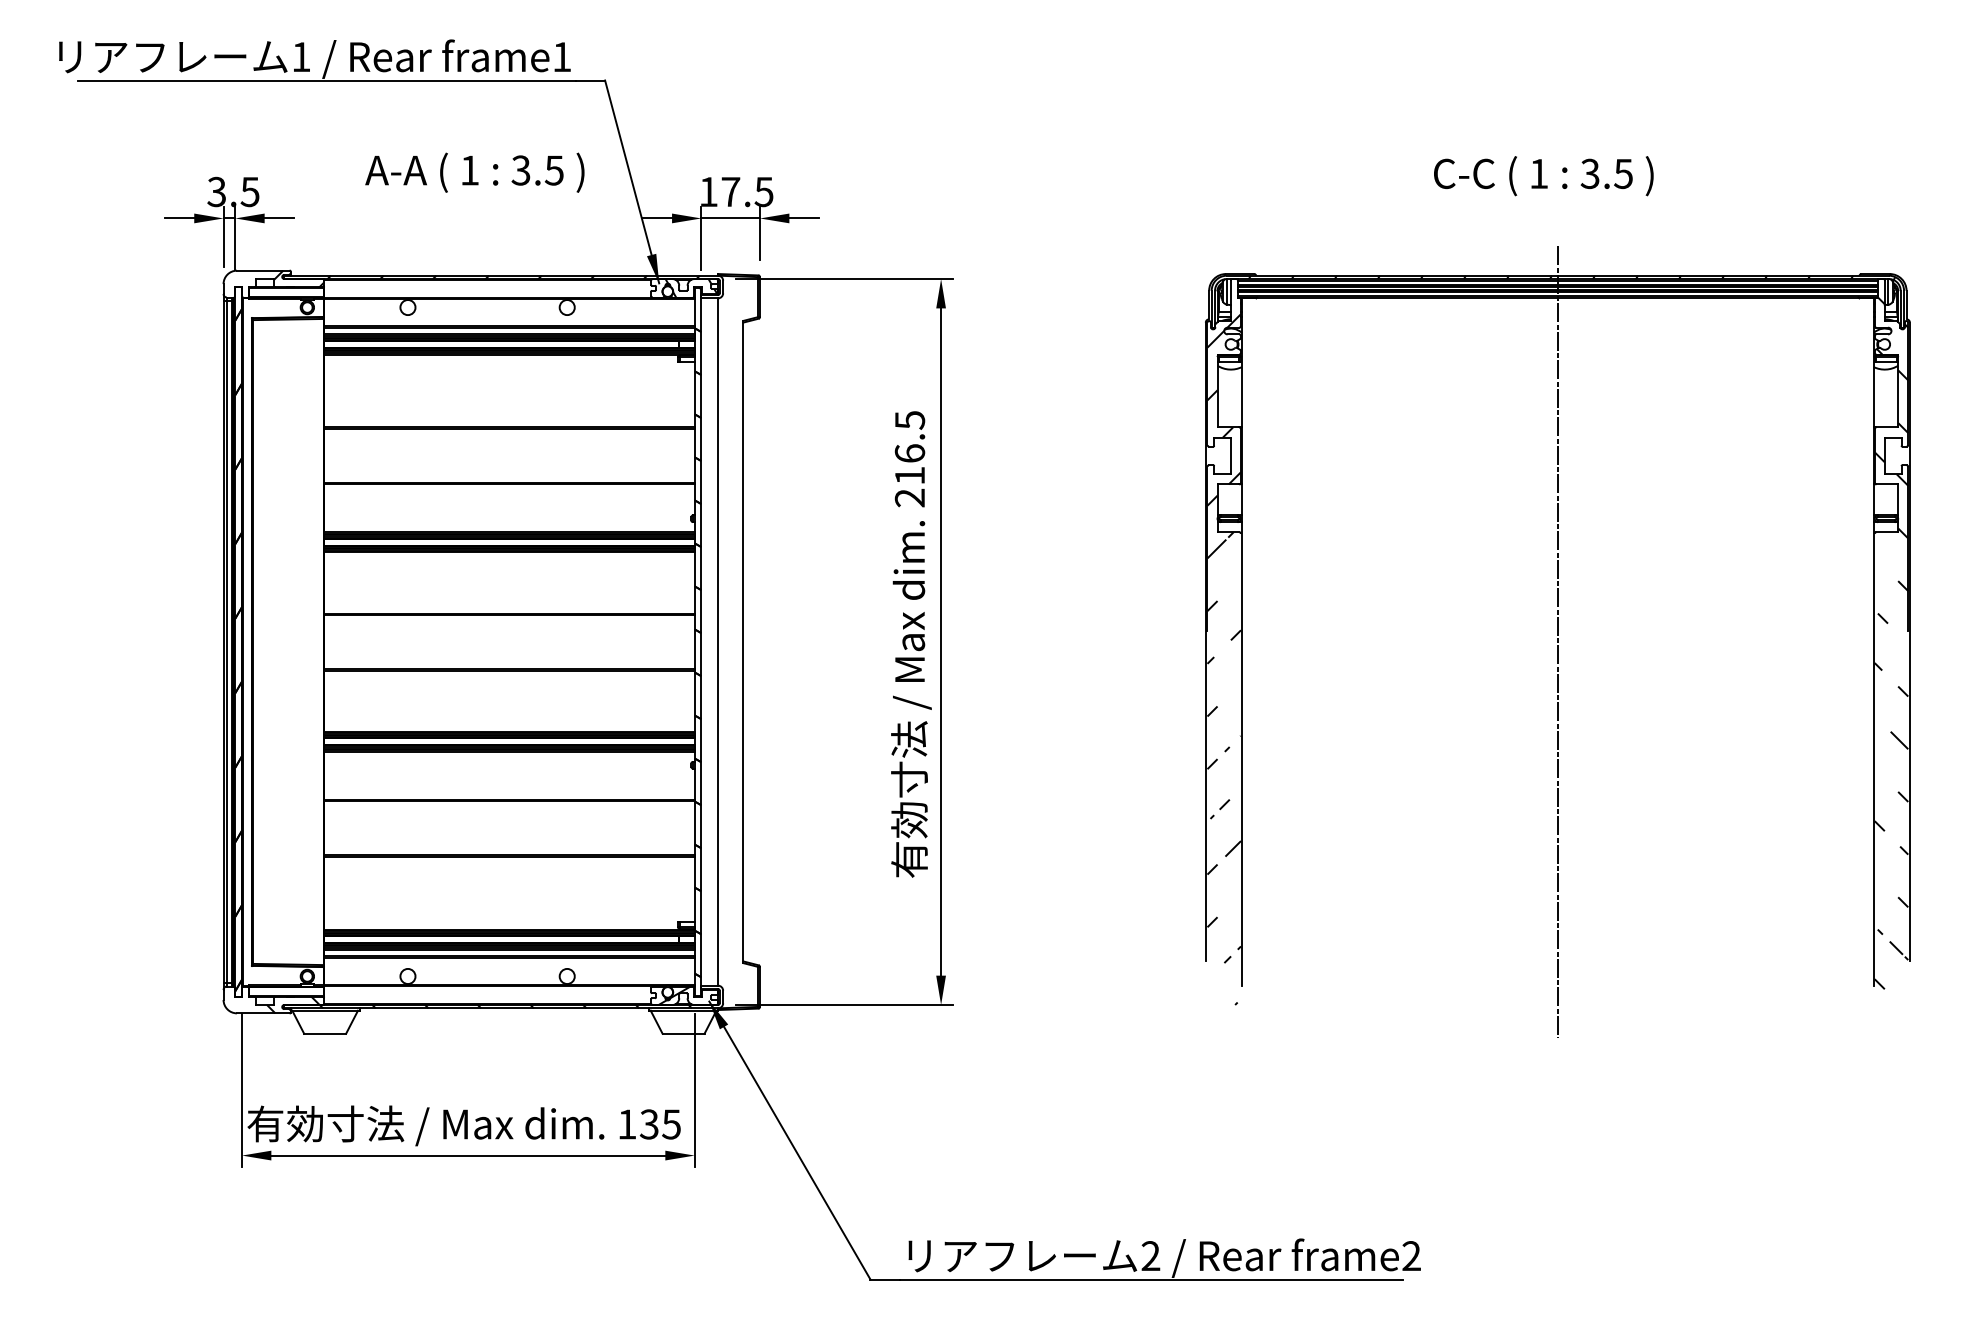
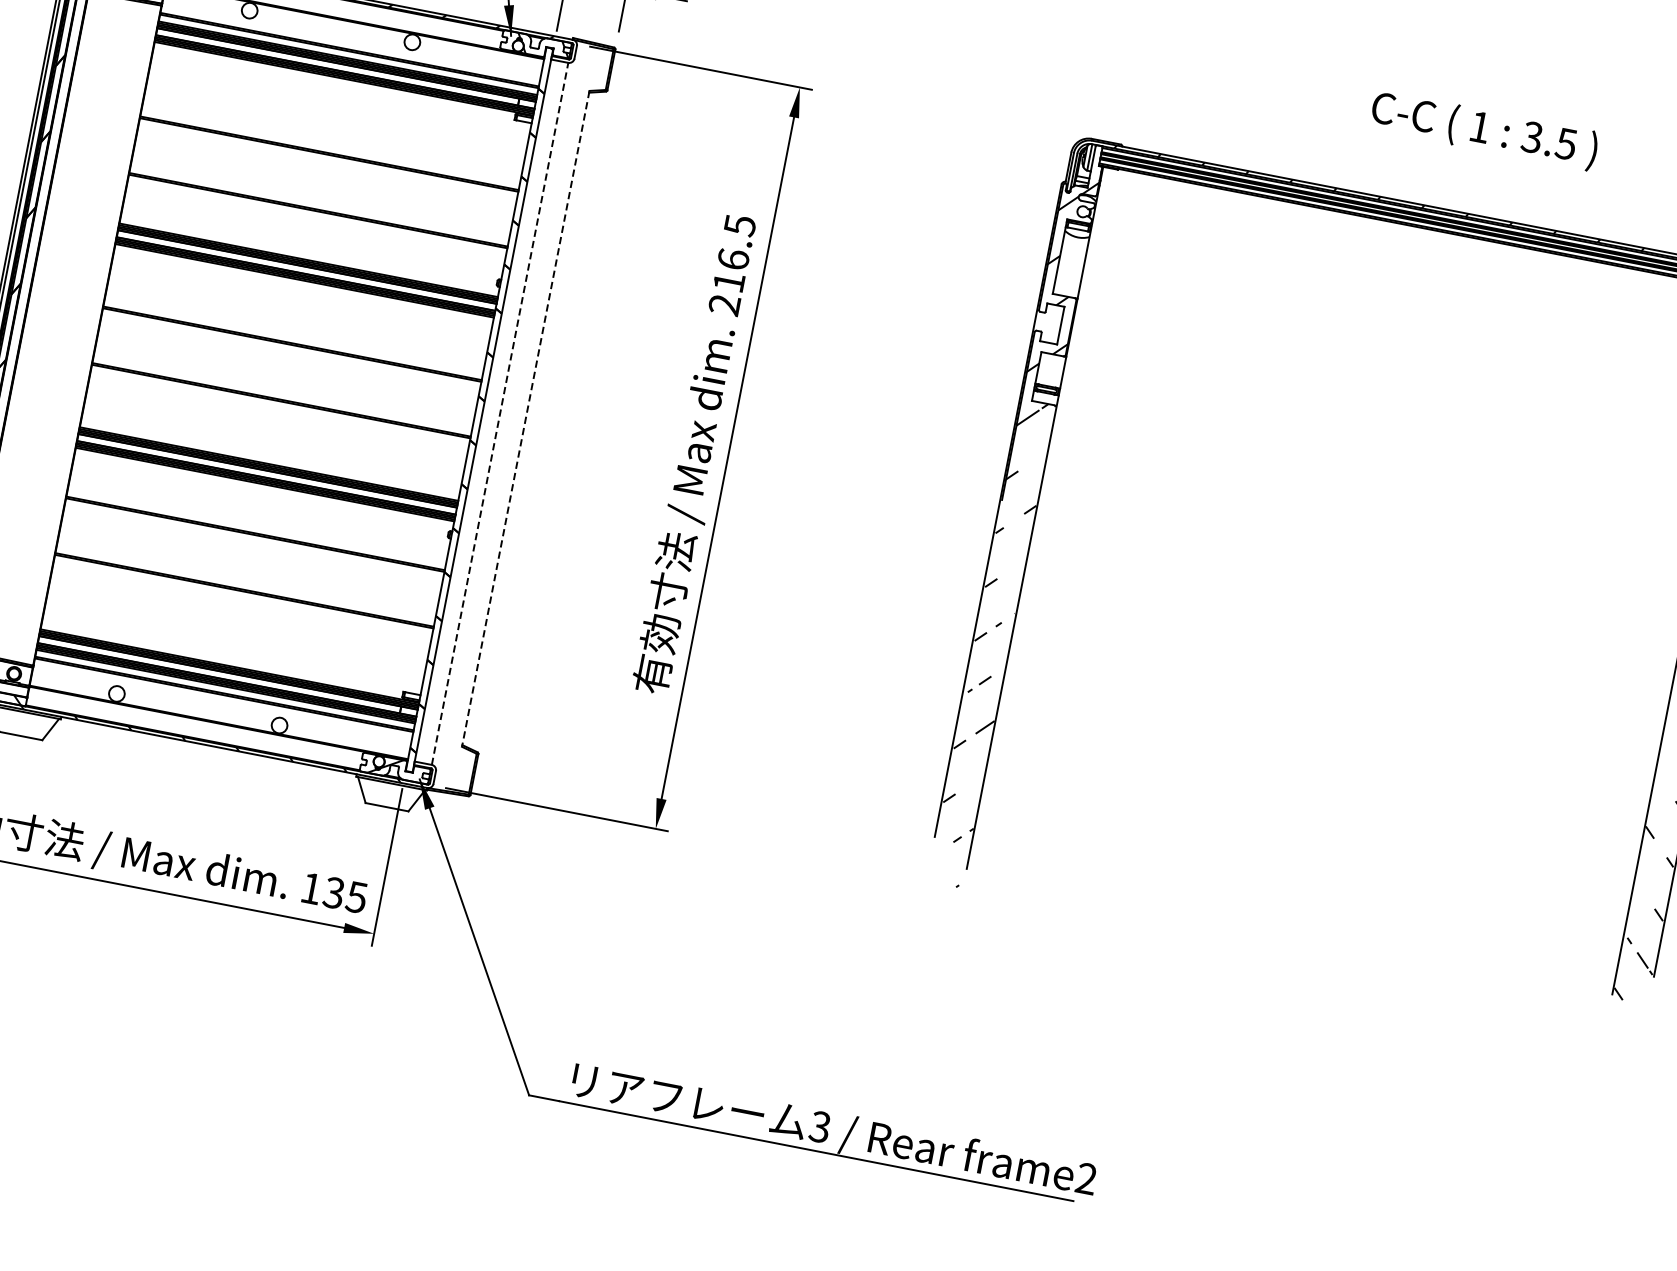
text: (1543, 176) -> (1484, 130), moved
line: (1557, 641) -> (1357, 580), removed
line: (718, 642) -> (500, 414), solid -> dashed
line: (743, 642) -> (525, 419), solid -> dashed
text: (1150, 1256) -> (819, 1127), 2 -> 3

